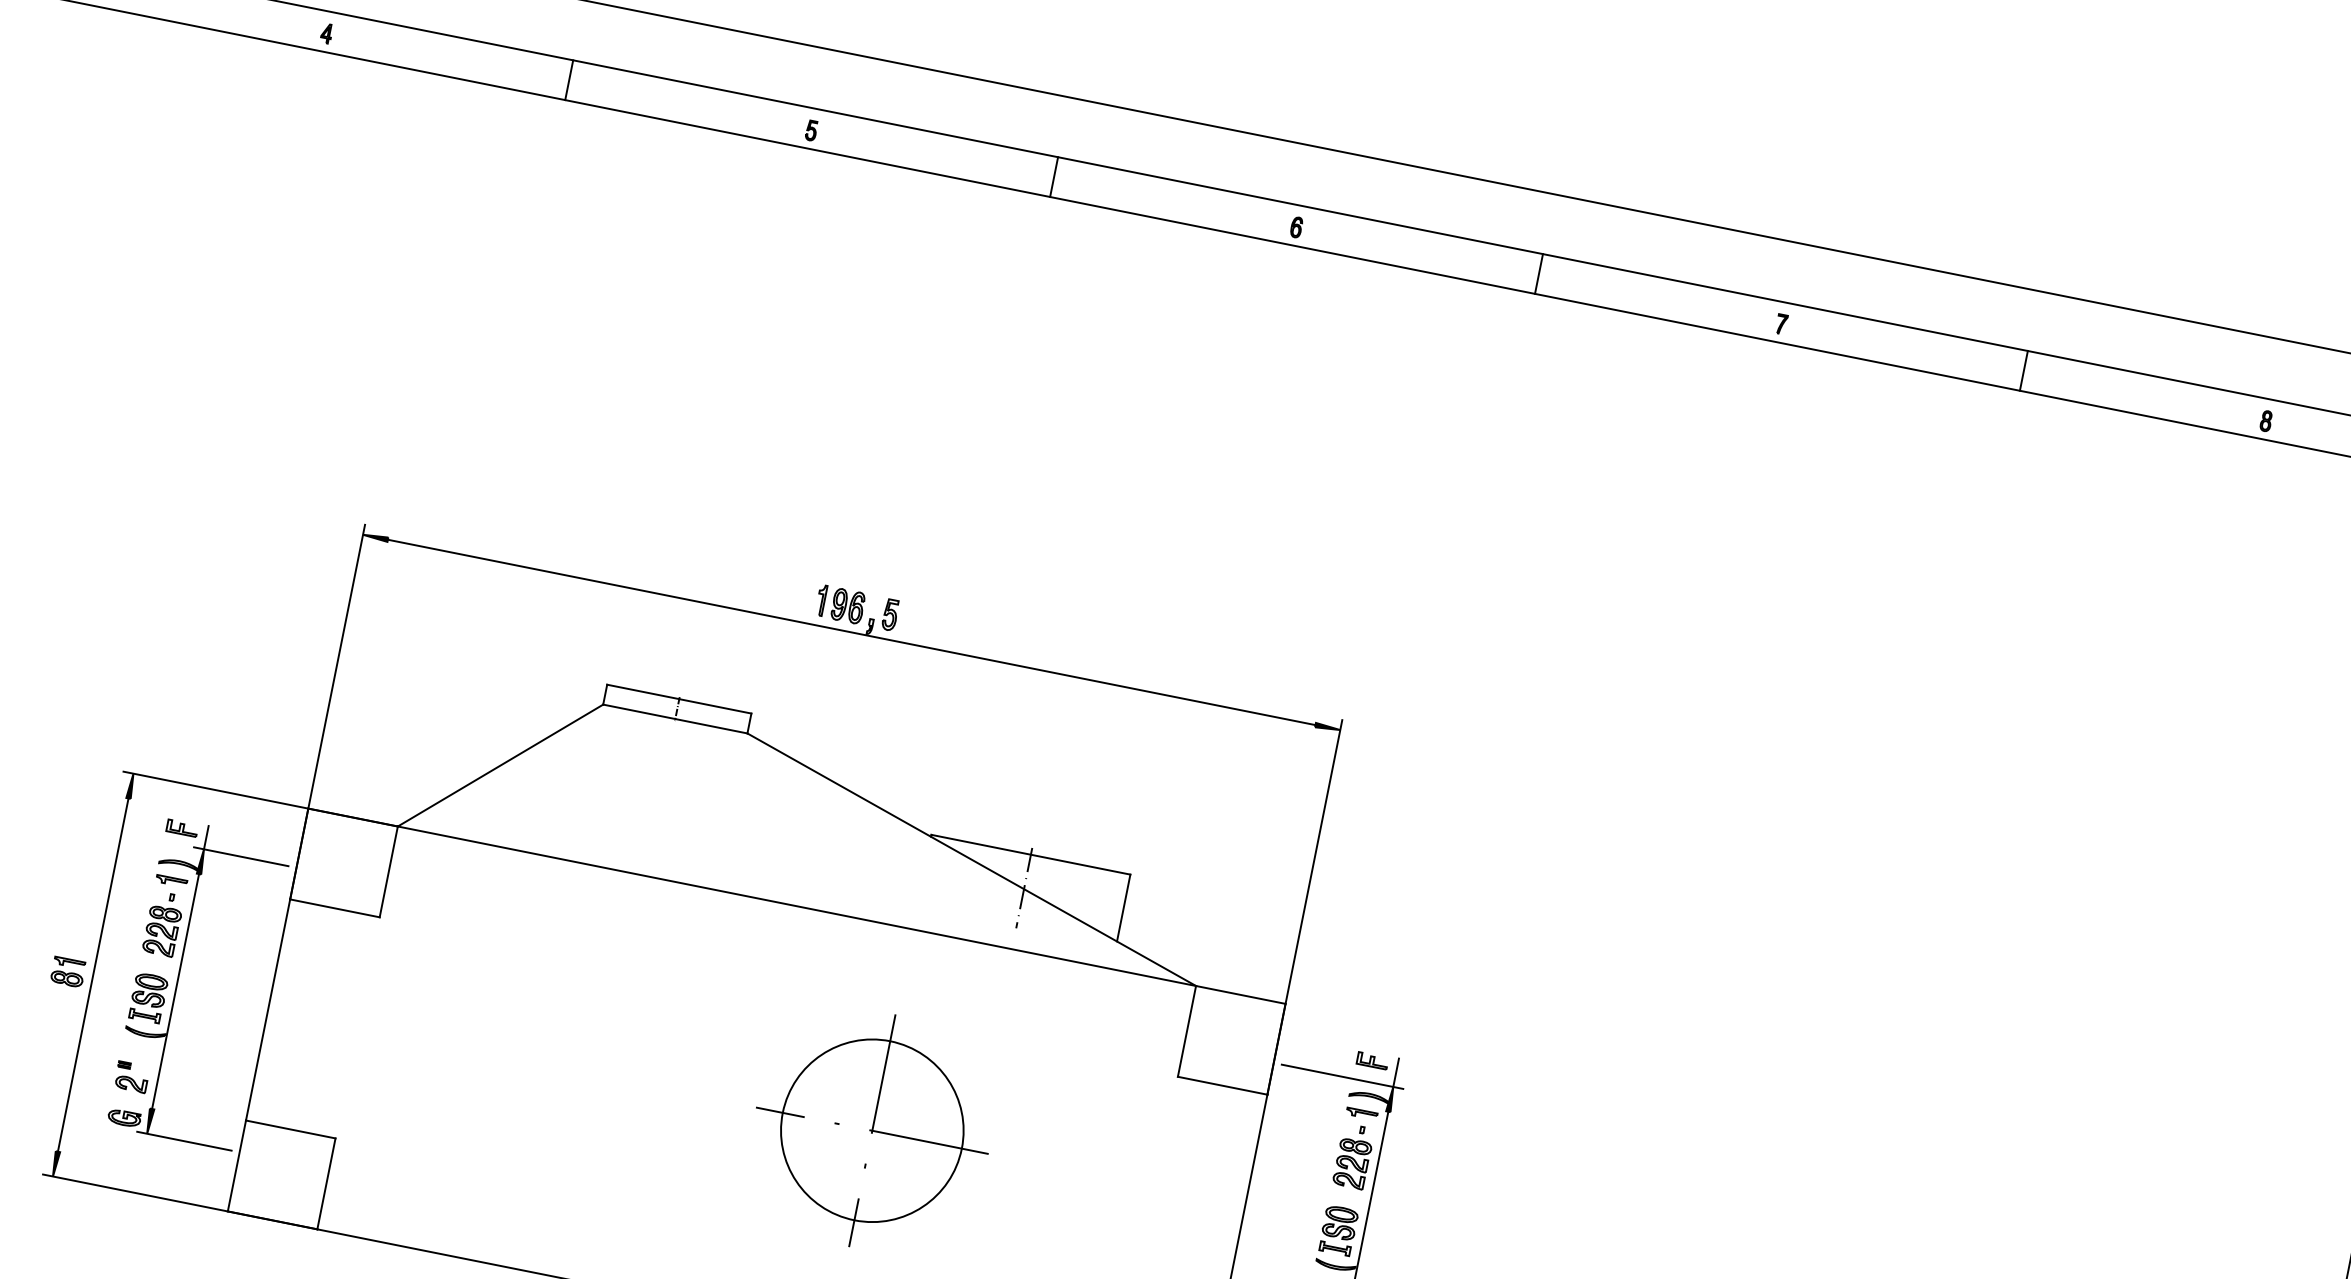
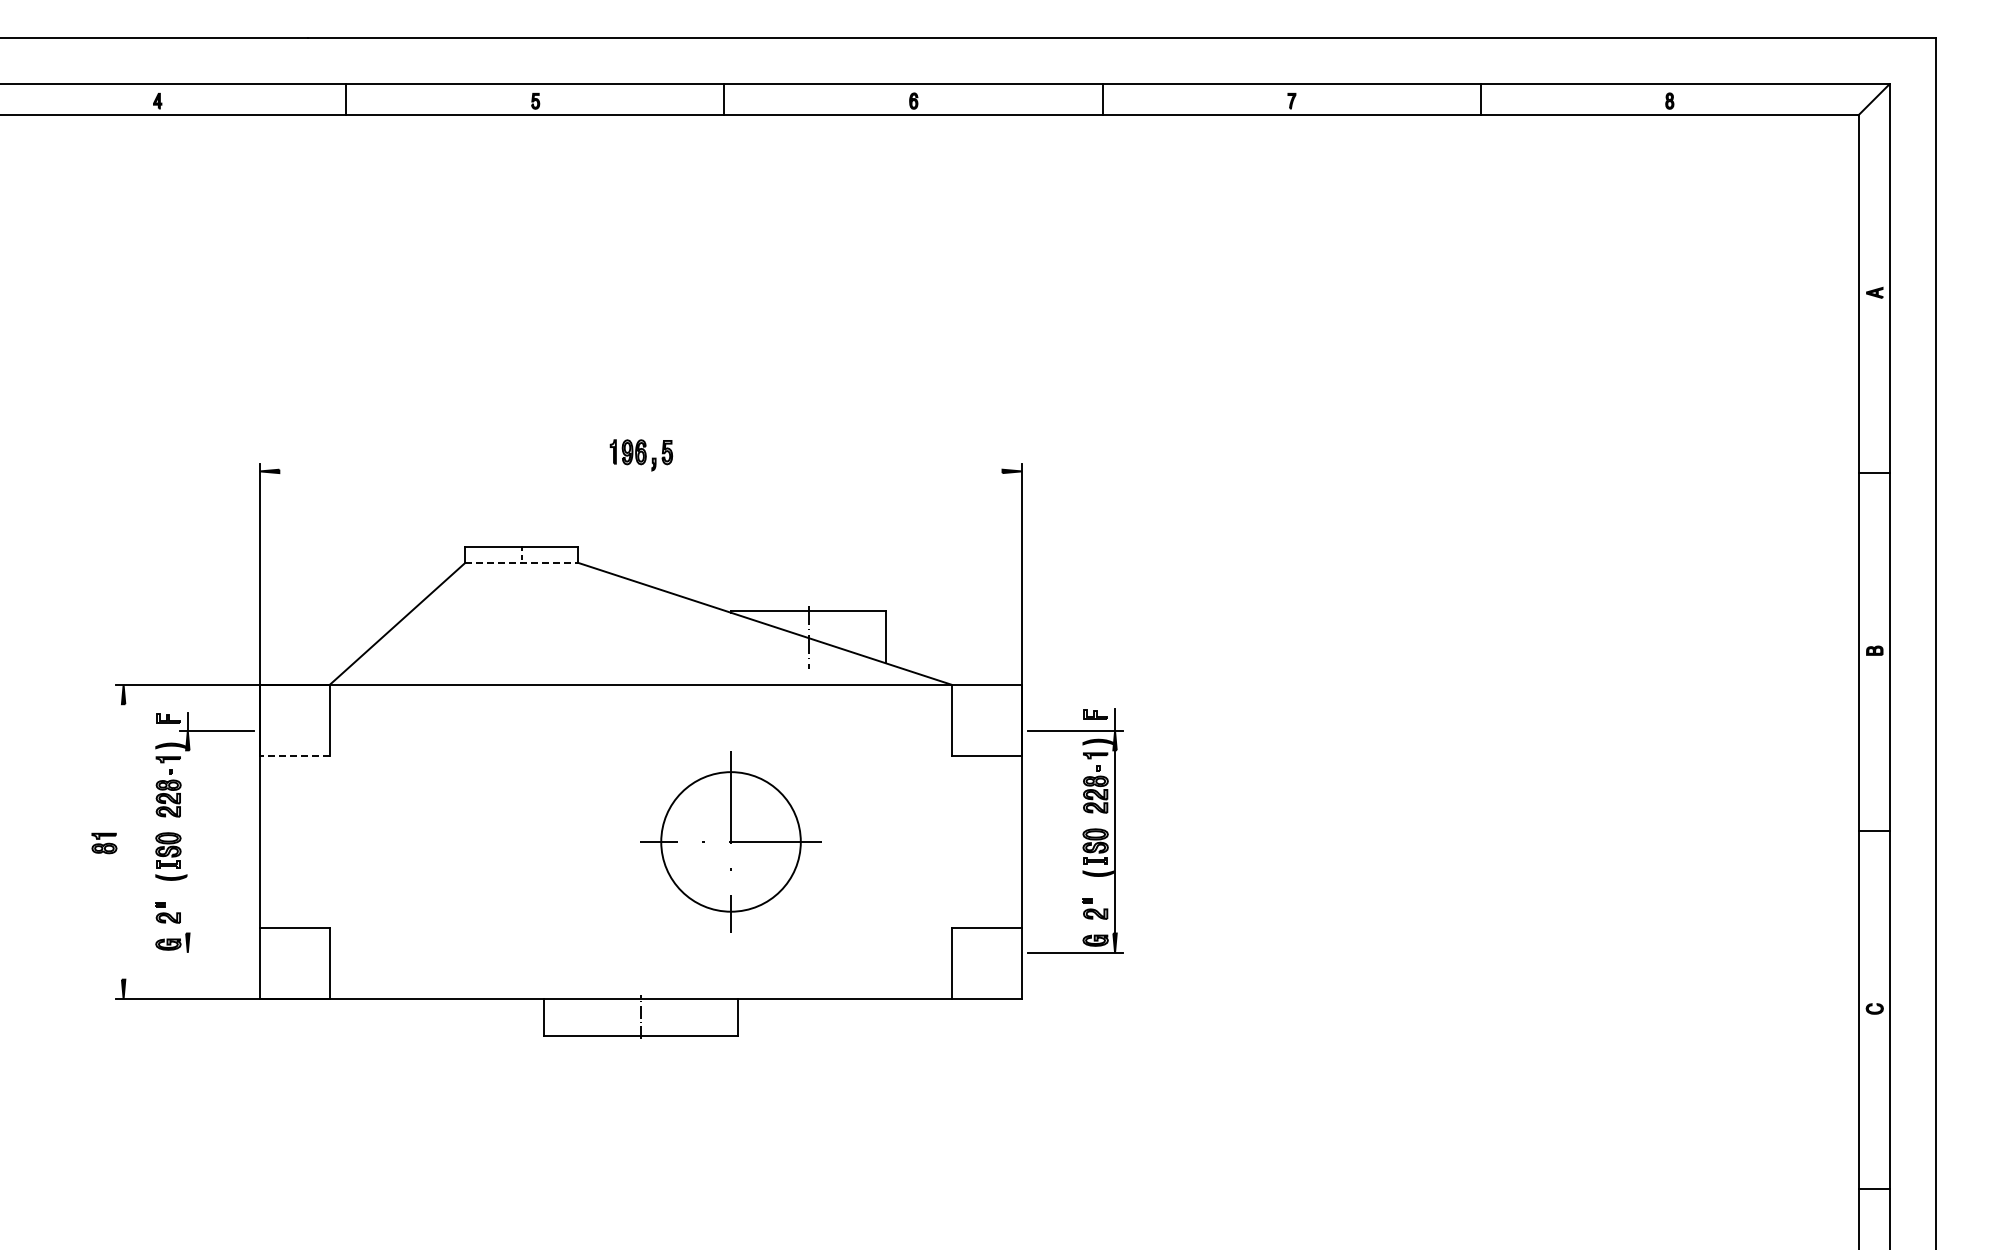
line: (851, 632) -> (640, 471), removed
line: (676, 718) -> (522, 562), solid -> dashed
line: (334, 908) -> (294, 755), solid -> dashed
line: (93, 974) -> (123, 841), removed
line: (175, 990) -> (187, 841), removed
line: (184, 1140) -> (216, 952), removed

